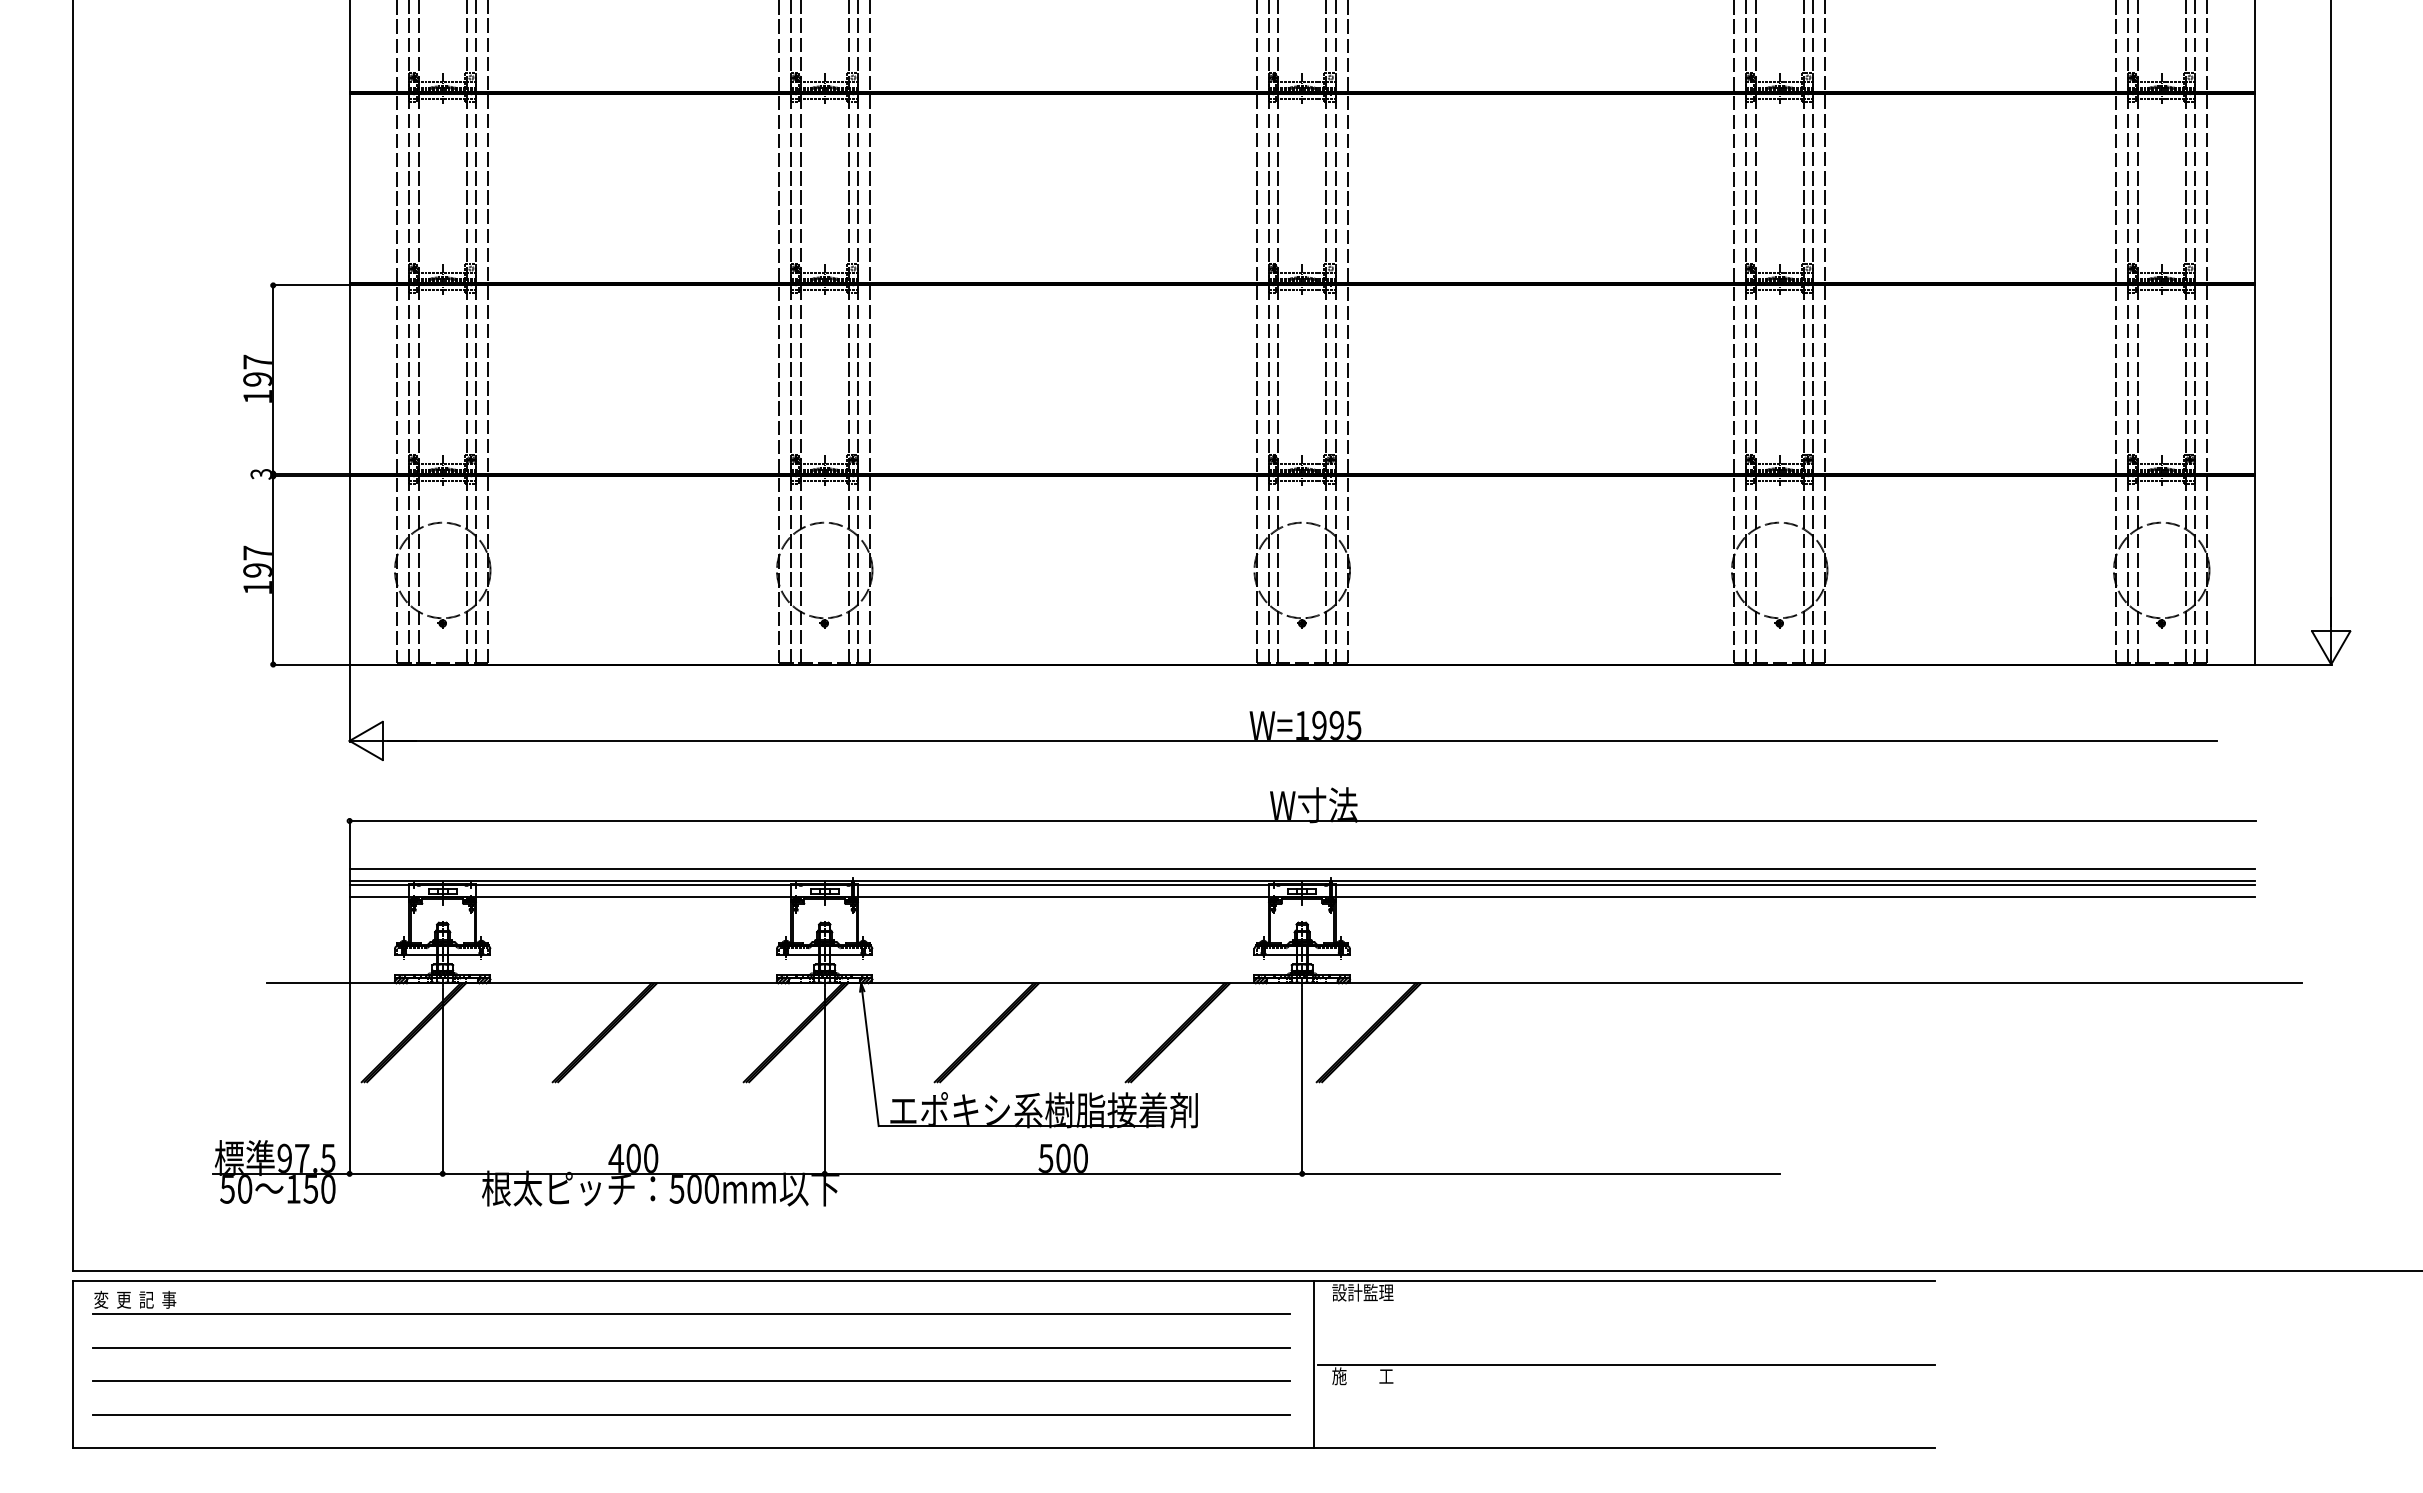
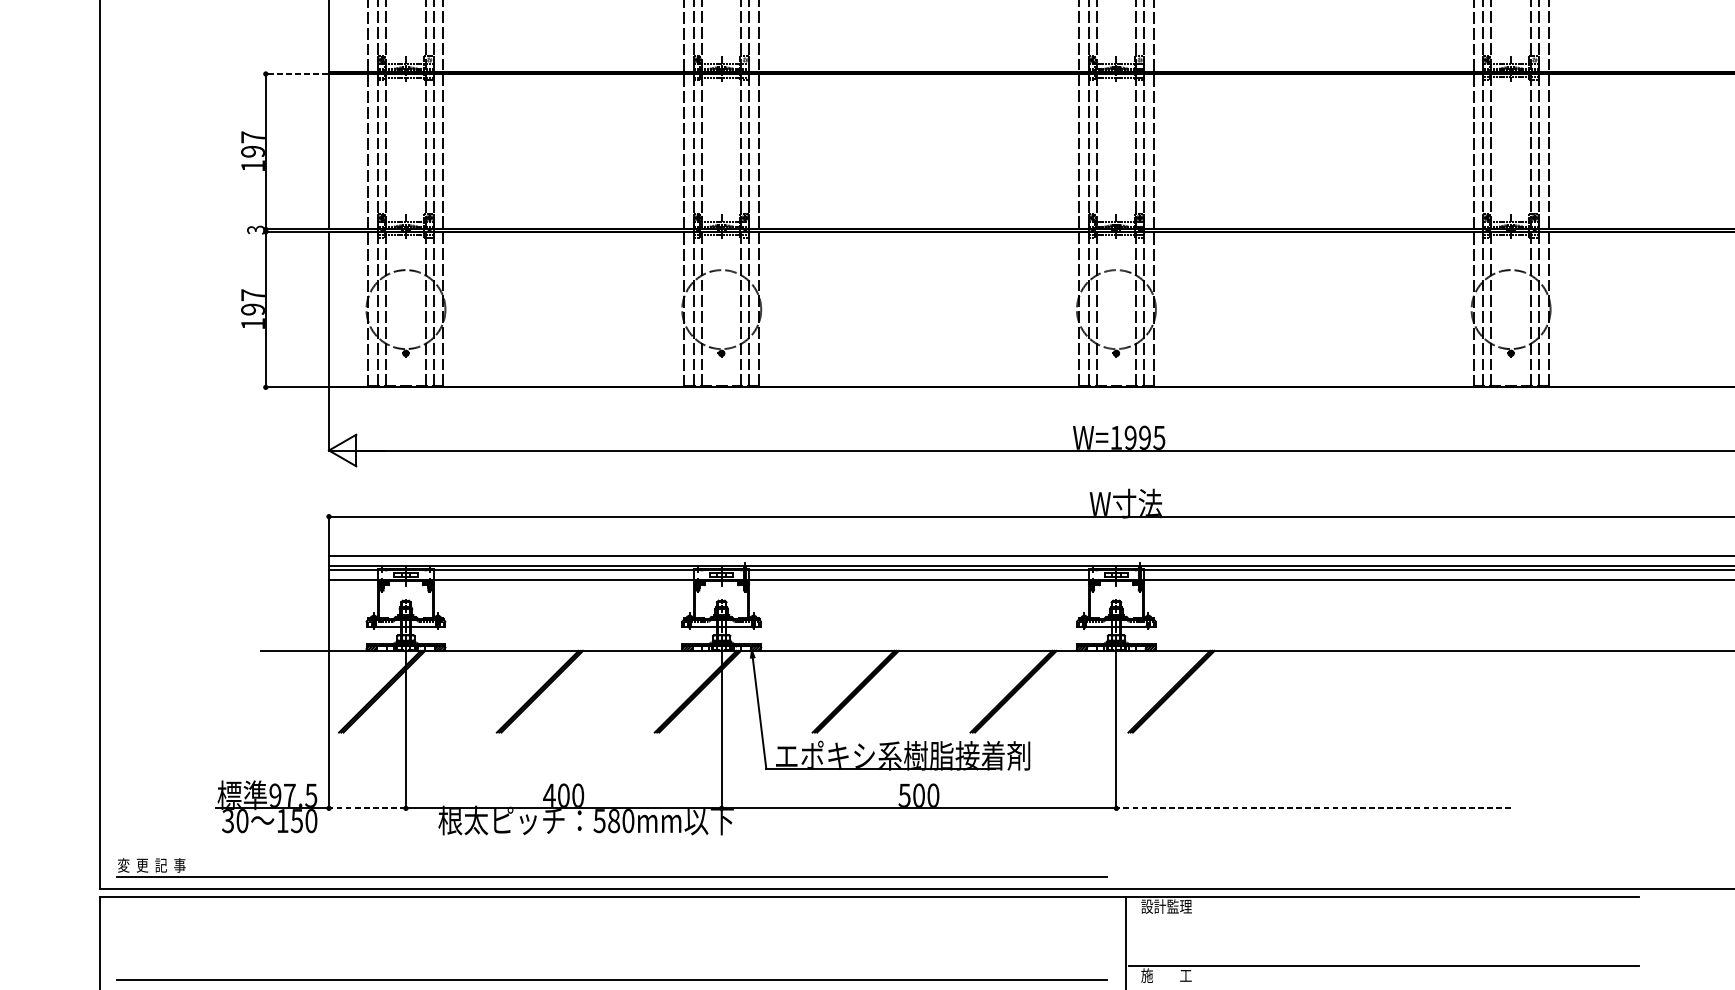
line: (309, 285) -> (295, 74), solid -> dashed
line: (396, 1173) -> (367, 808), solid -> dashed
line: (1540, 1173) -> (1313, 808), solid -> dashed
text: (227, 1189) -> (228, 821), 50 -> 30
text: (694, 1189) -> (614, 821), 500mm -> 580mm
part: (691, 1313) -> (611, 876), moved
line: (691, 1347) -> (611, 951), removed

